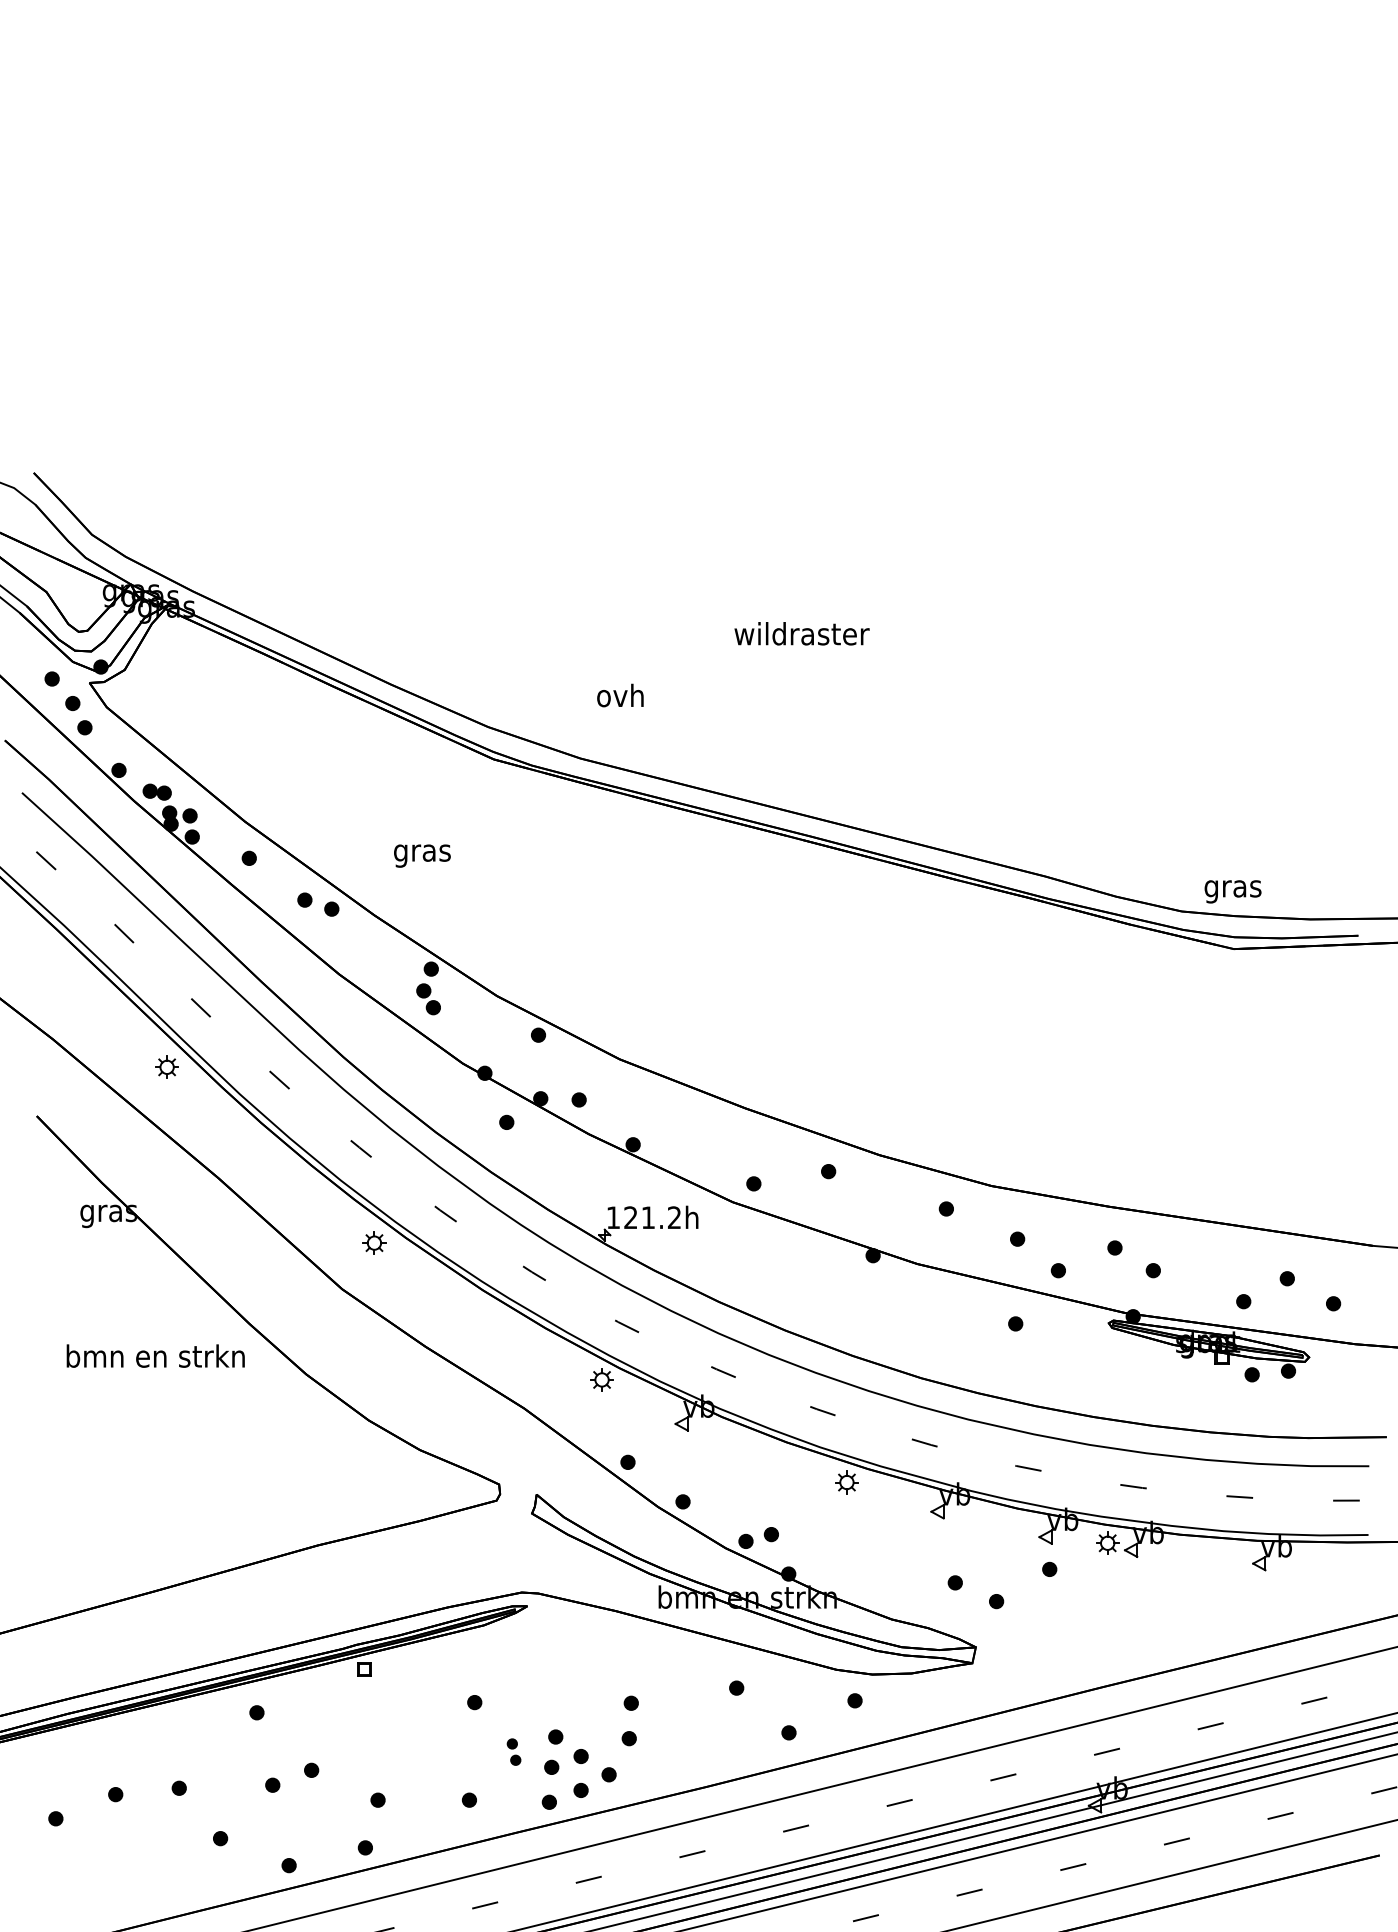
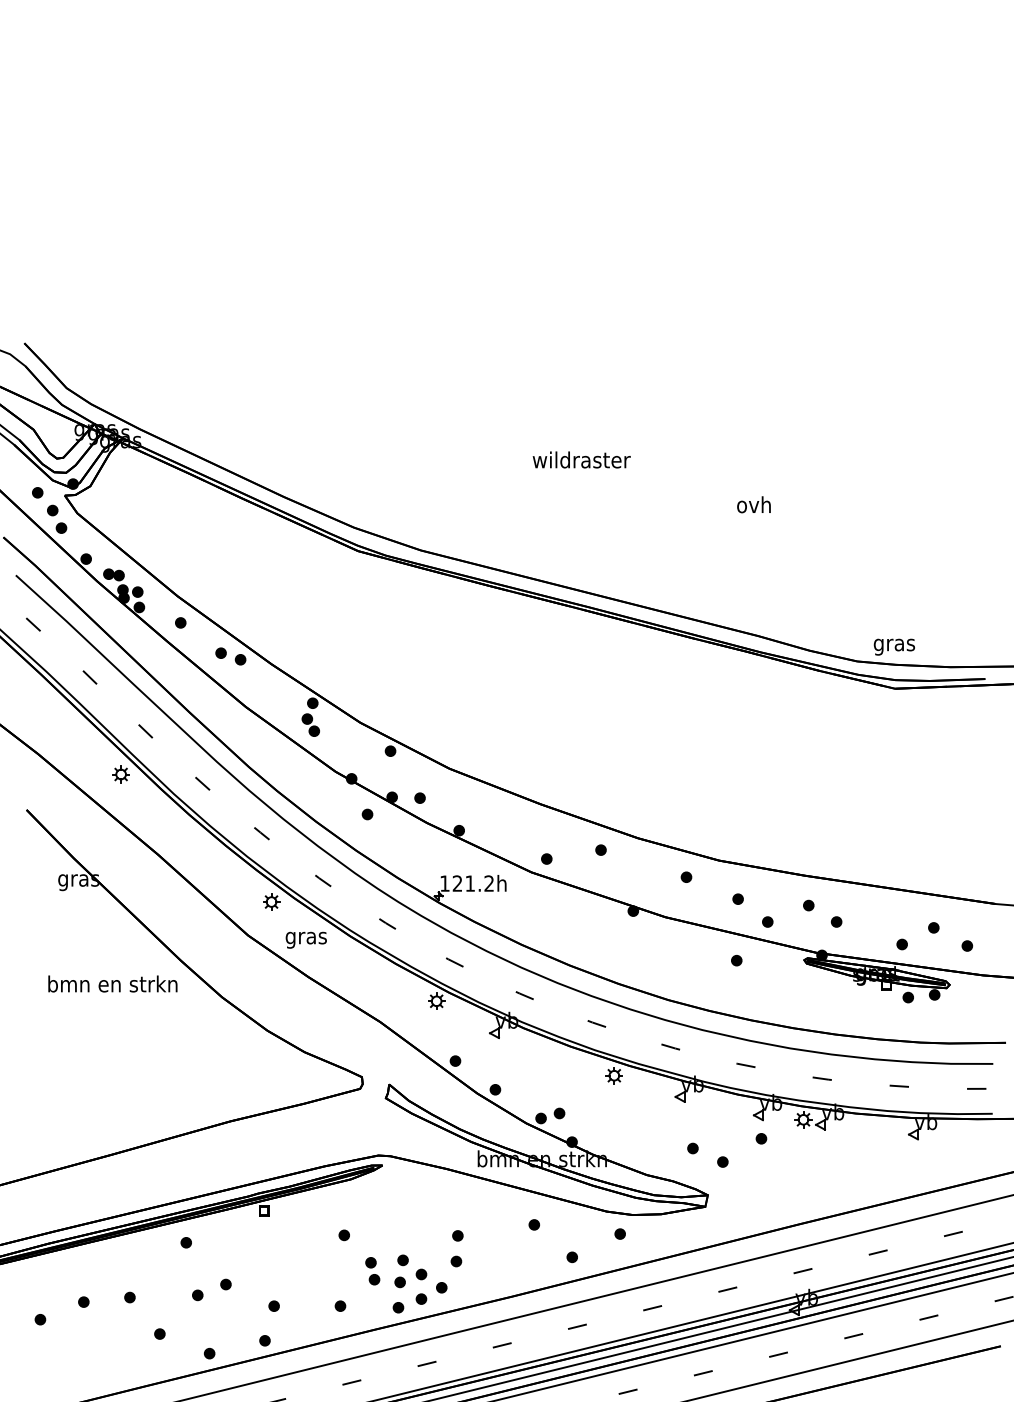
text: (619, 695) -> (753, 504), moved
text: (421, 855) -> (305, 939), moved
part: (513, 1752) -> (372, 1271), size x1.43

